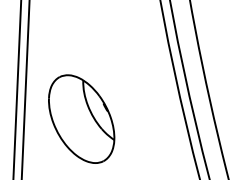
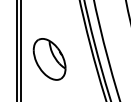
part: (81, 119) -> (49, 59), moved

